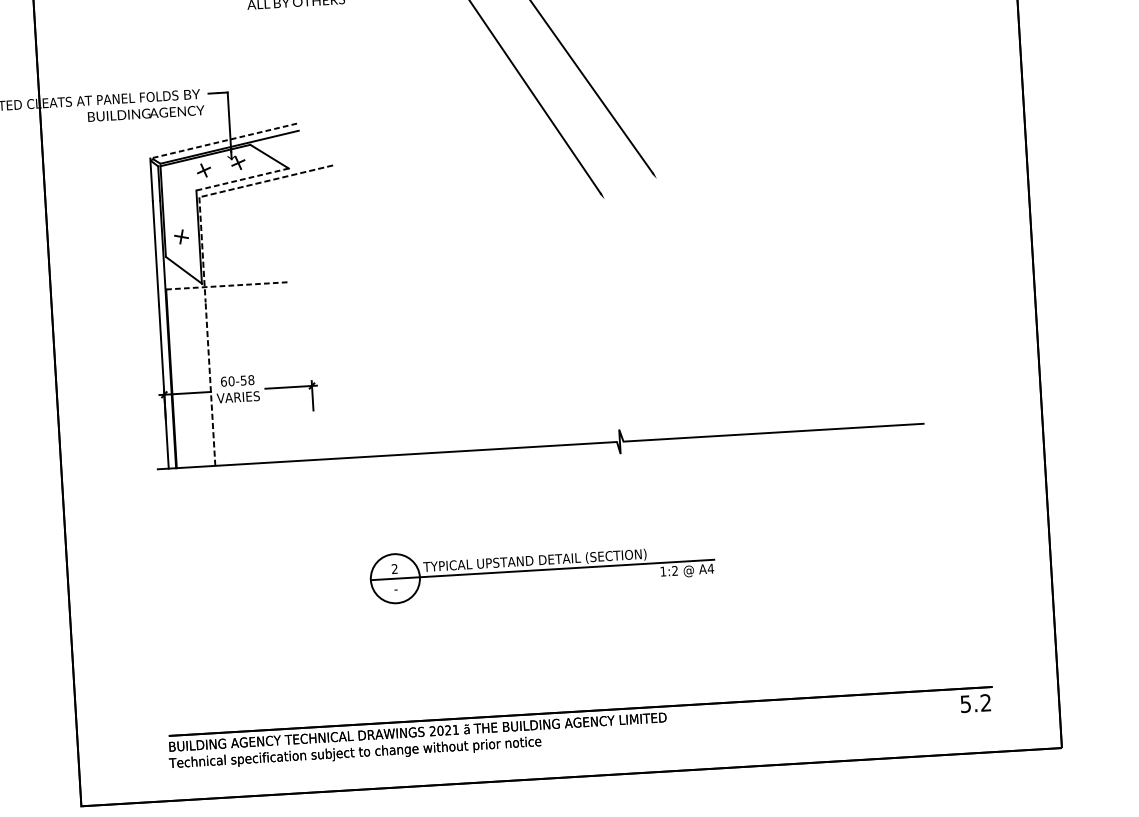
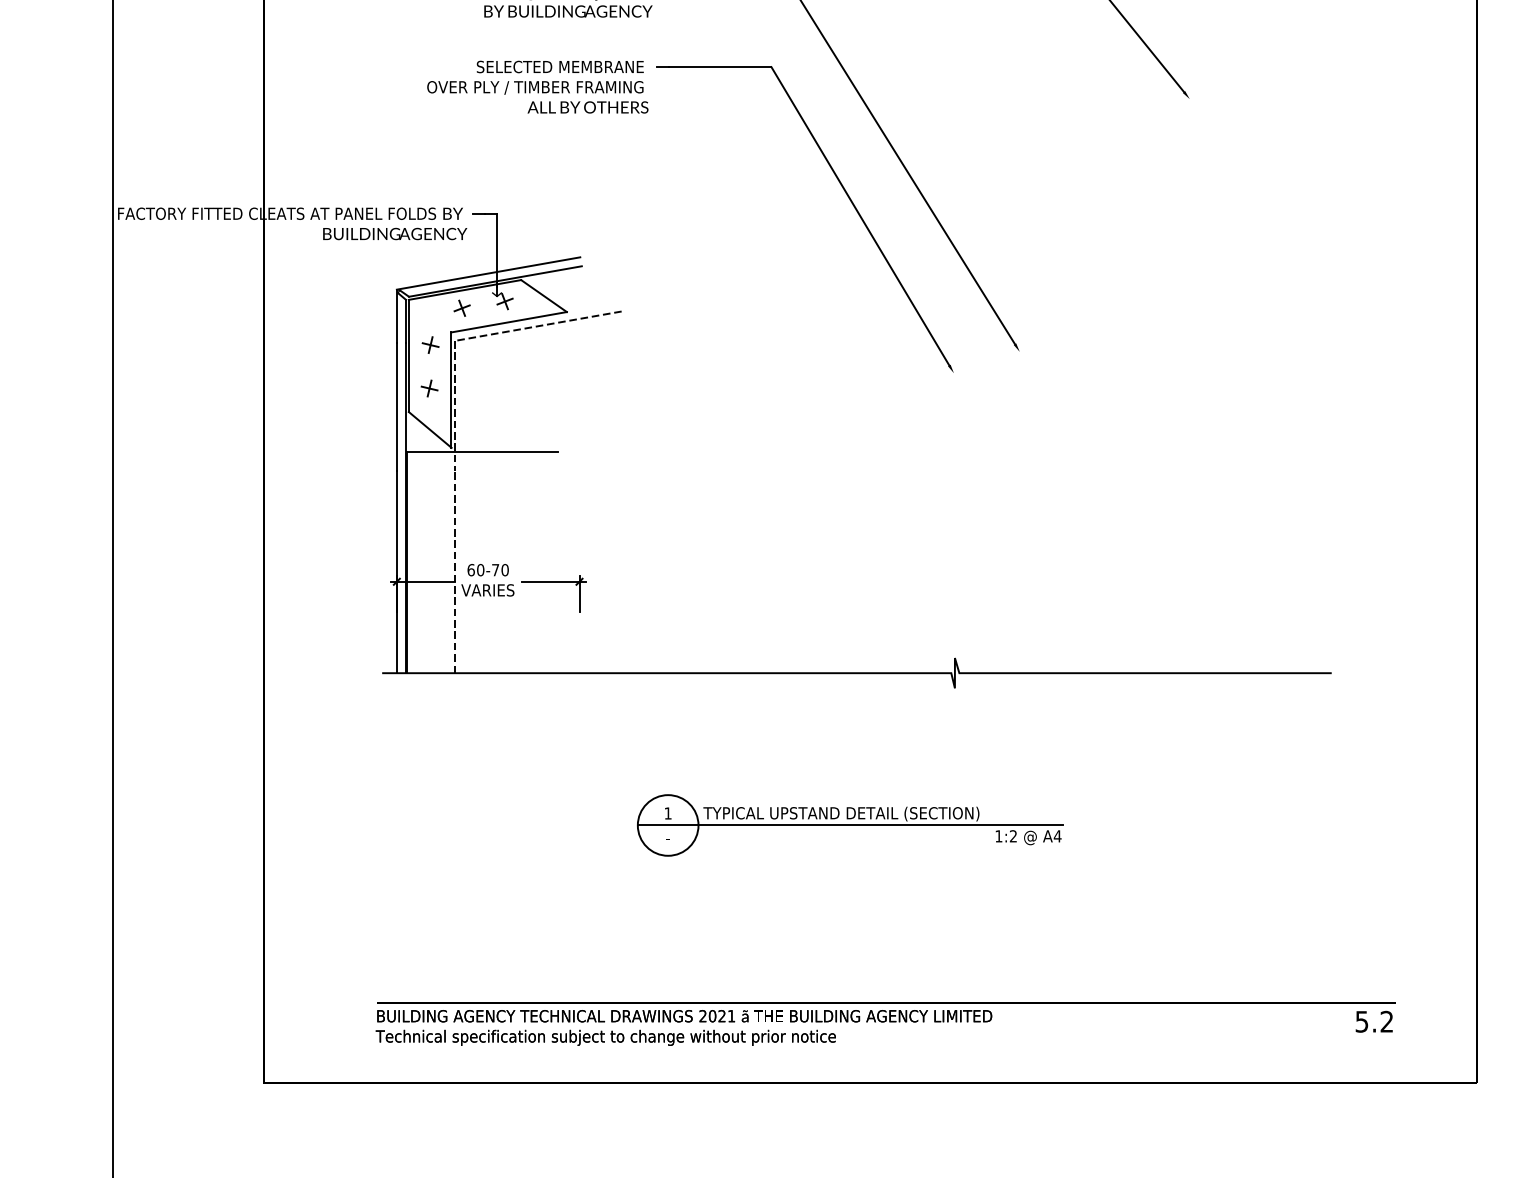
line: (223, 141) -> (488, 273), dashed -> solid
line: (242, 179) -> (509, 322), dashed -> solid
part: (180, 201) -> (430, 344), added
line: (227, 286) -> (482, 452), dashed -> solid
text: (247, 380) -> (500, 570), 60-58 -> 60-70
text: (394, 569) -> (667, 813), 2 -> 1

